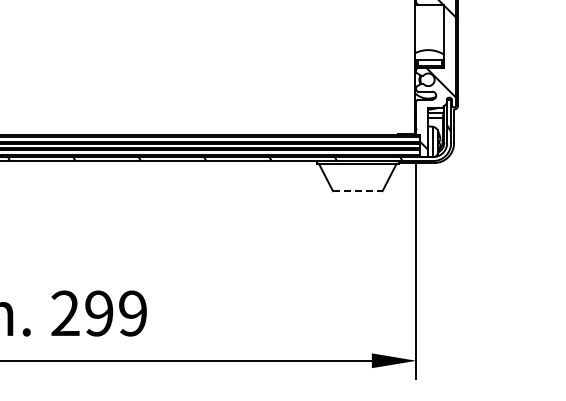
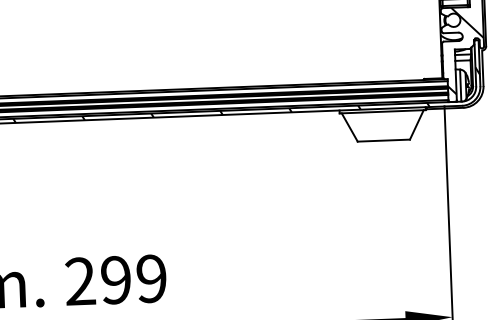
line: (357, 191) -> (383, 140), dashed -> solid

